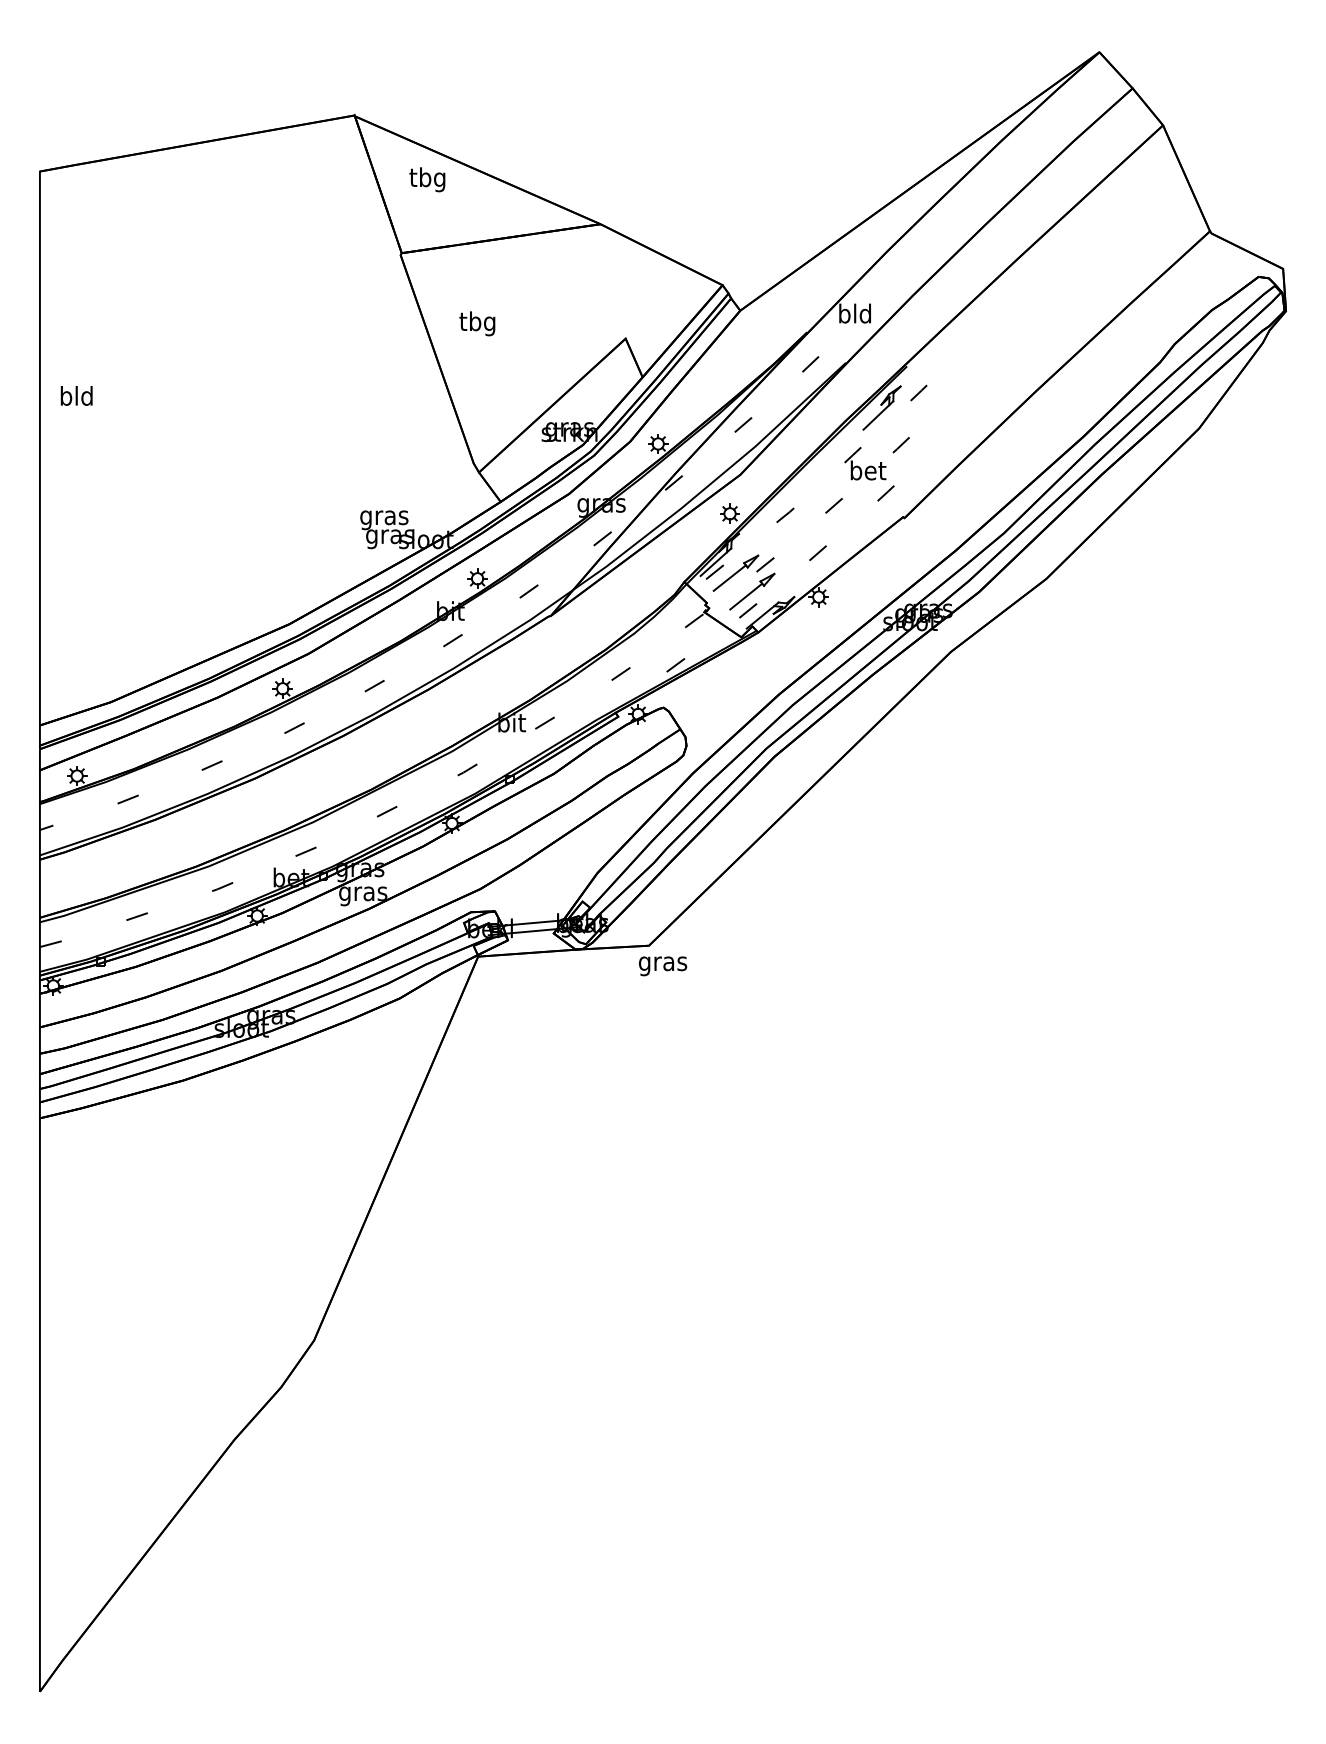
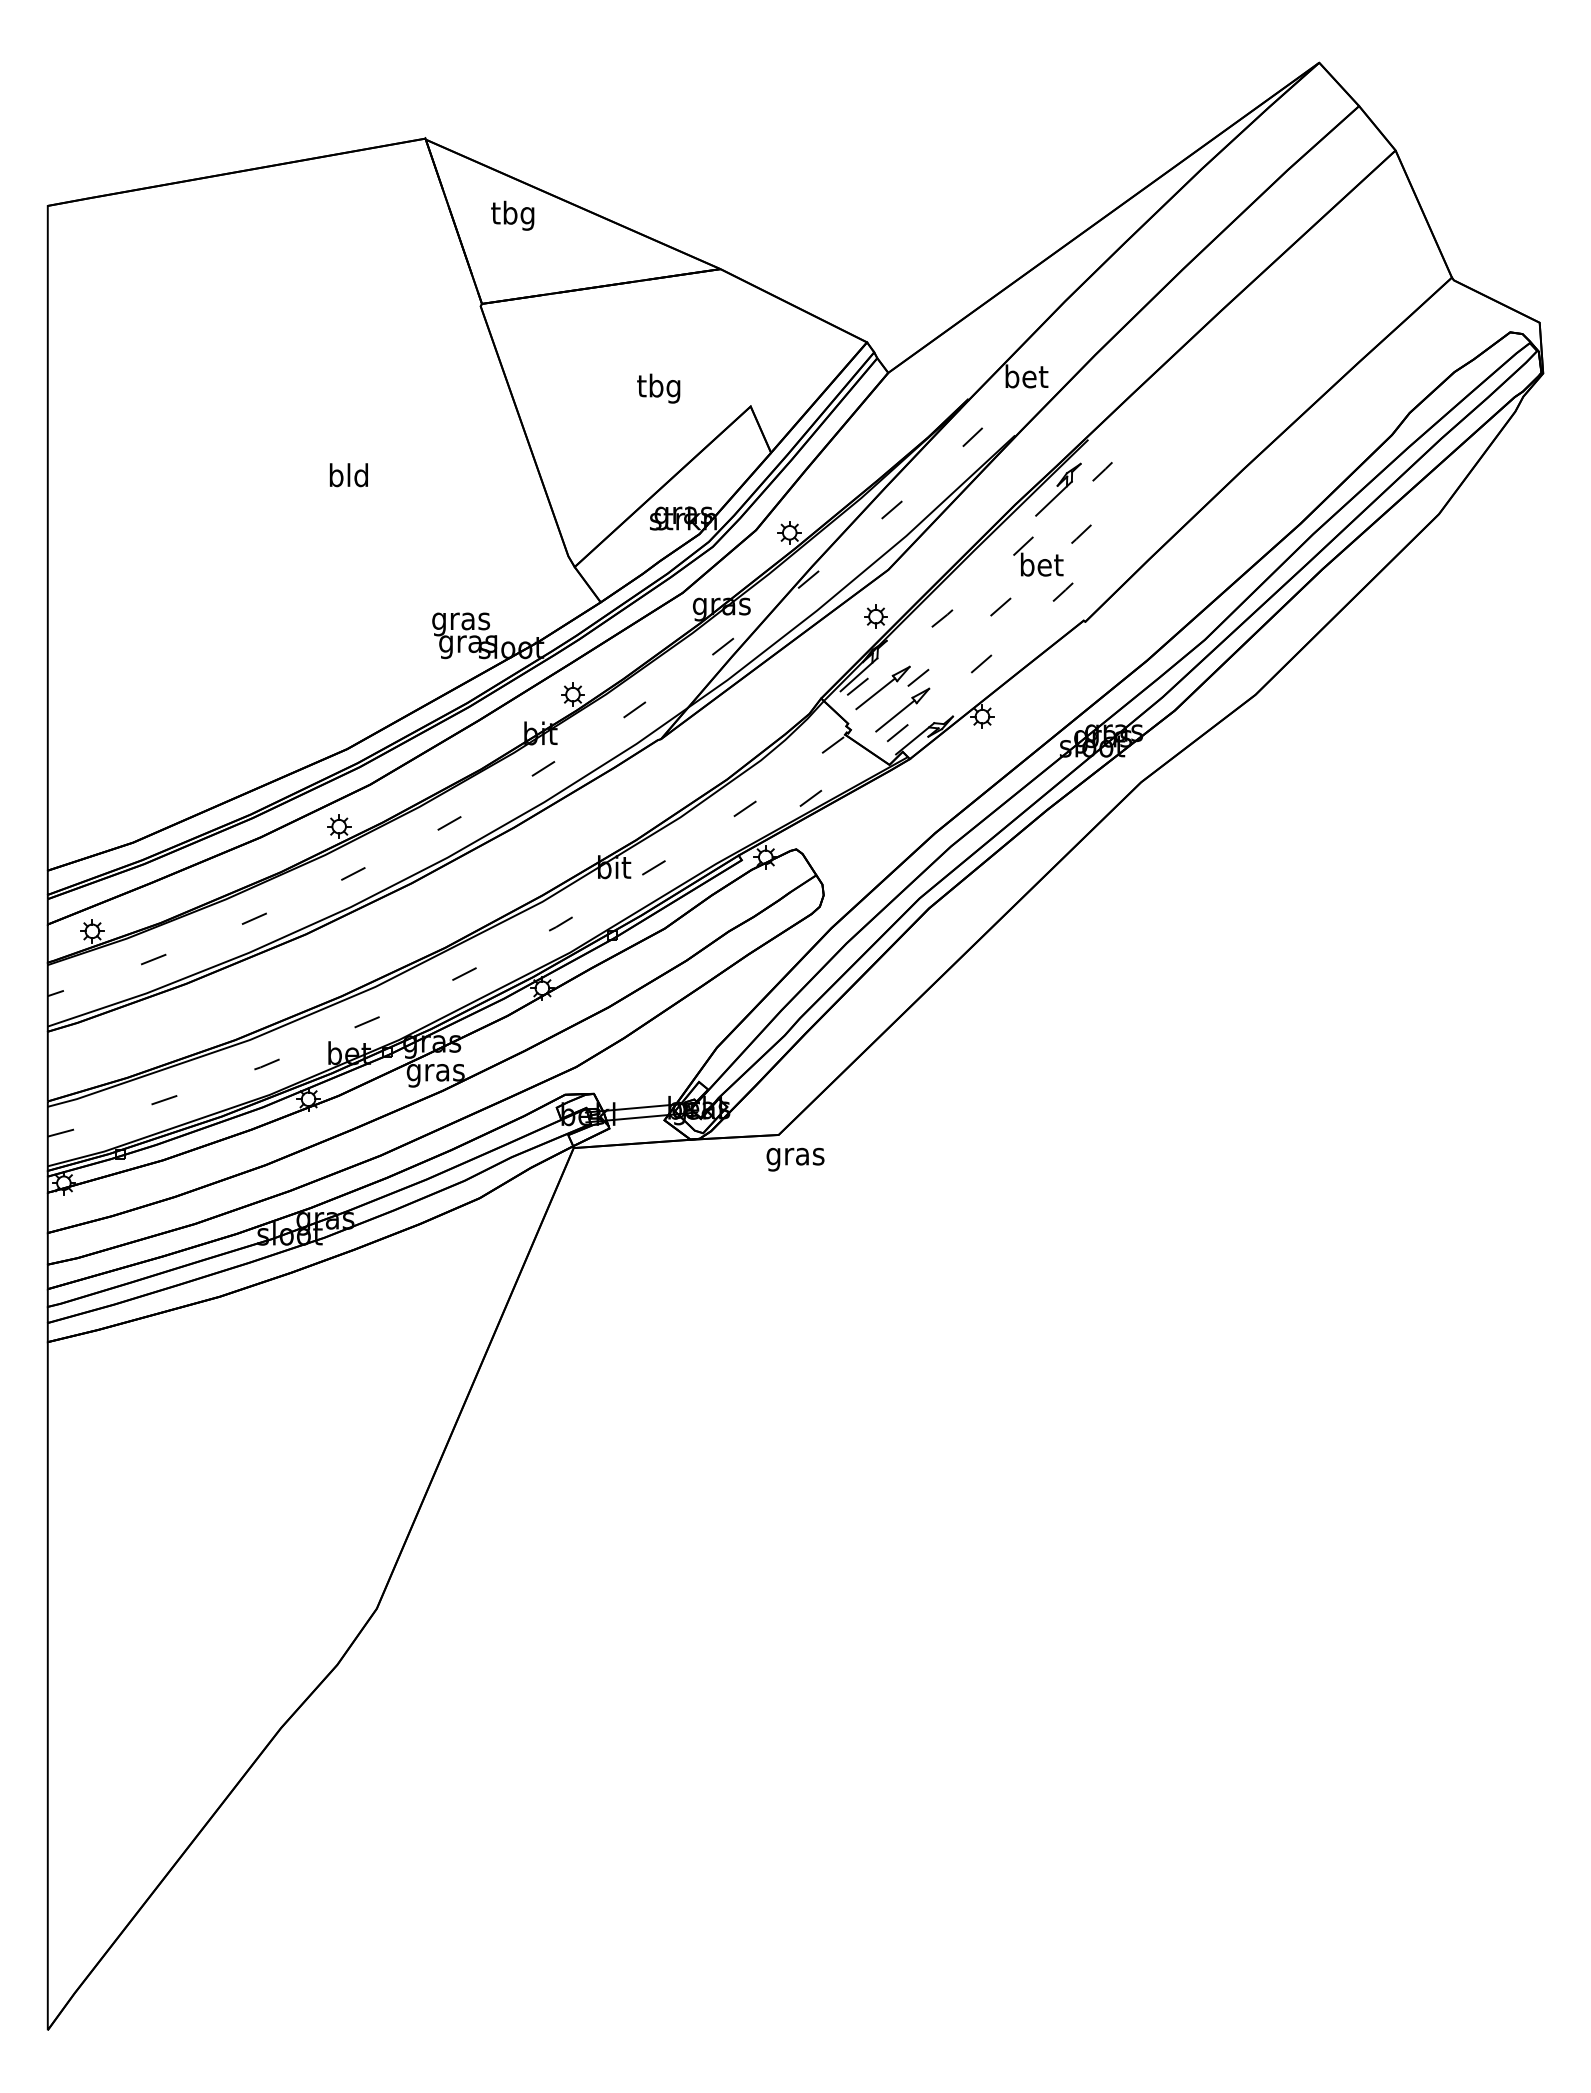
text: (855, 313) -> (1026, 376), bld -> bet
text: (477, 323) -> (658, 388), moved
text: (76, 396) -> (348, 475), moved

